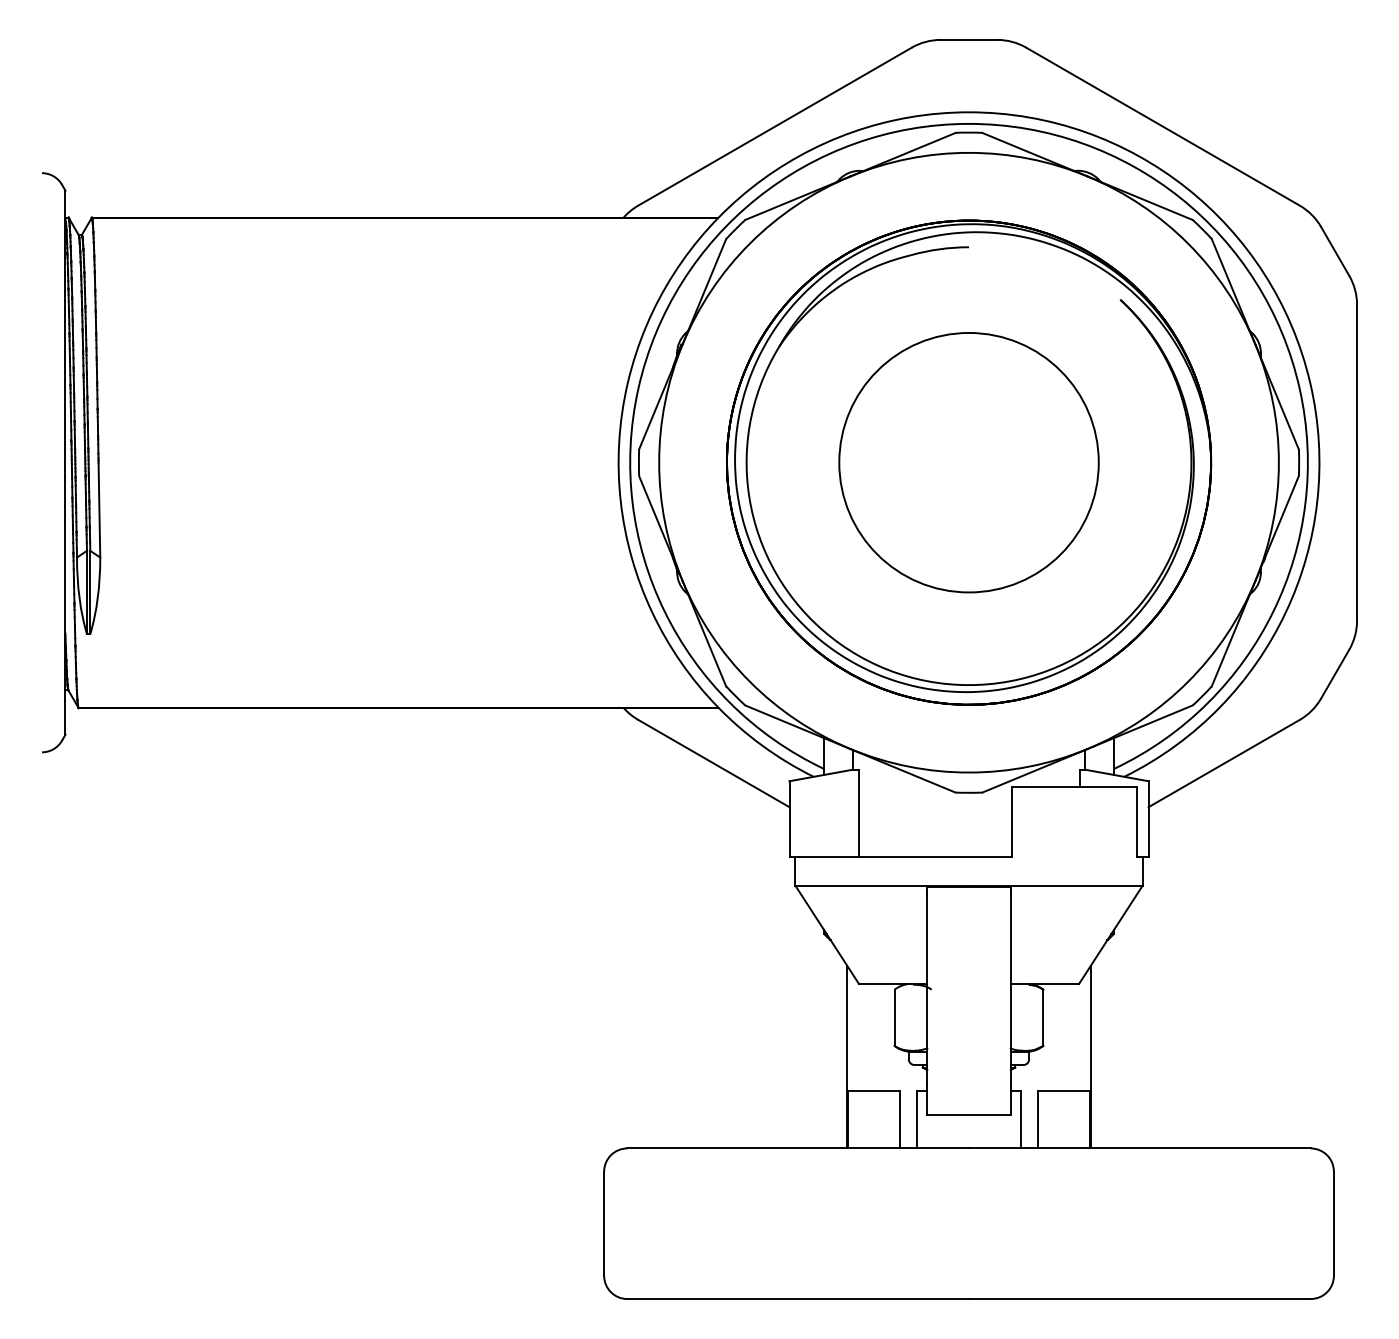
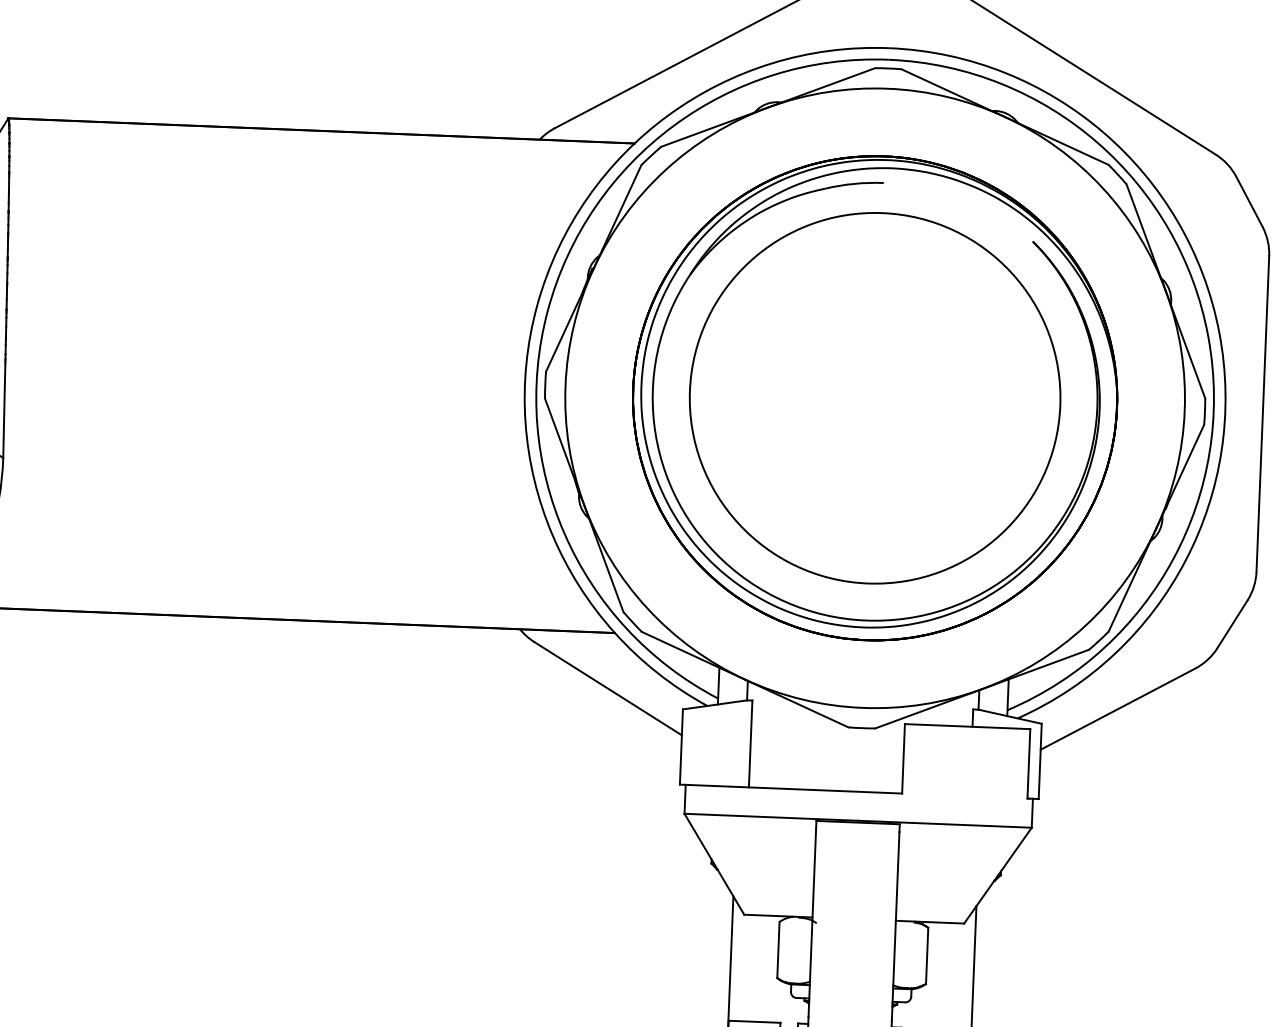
circle: (968, 462) -> (874, 398), size x1.43

